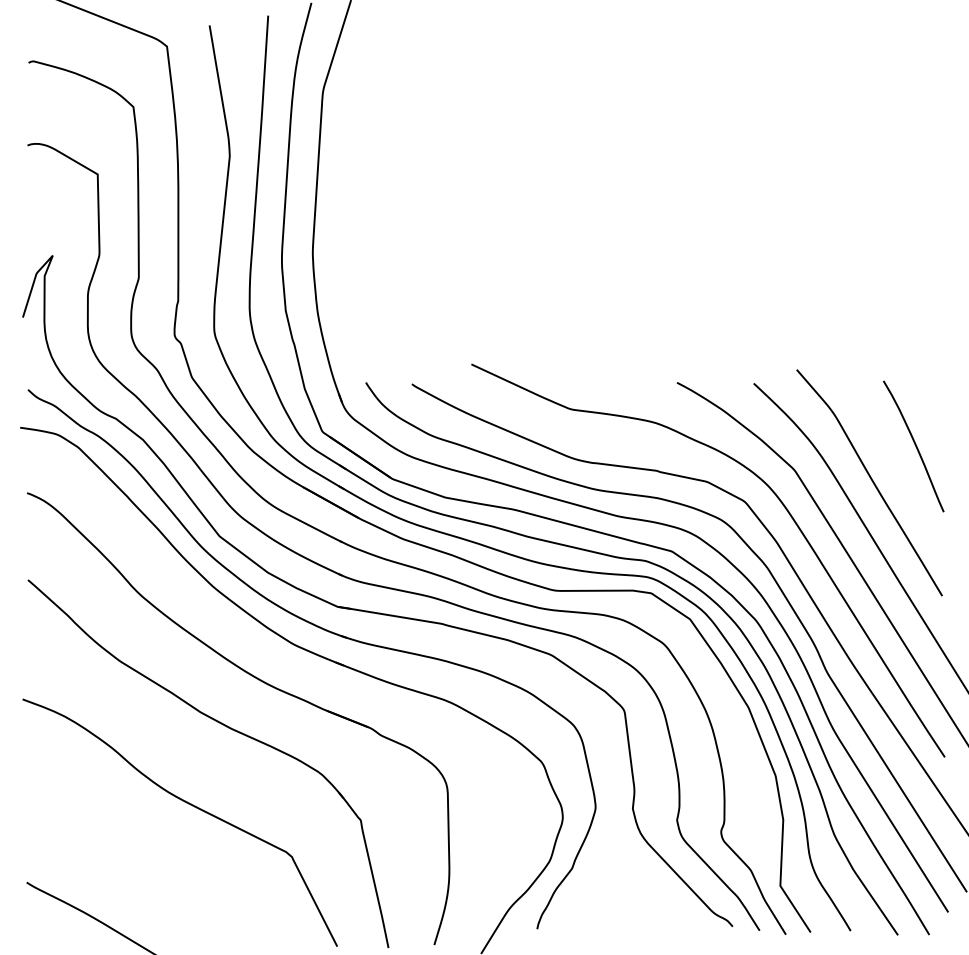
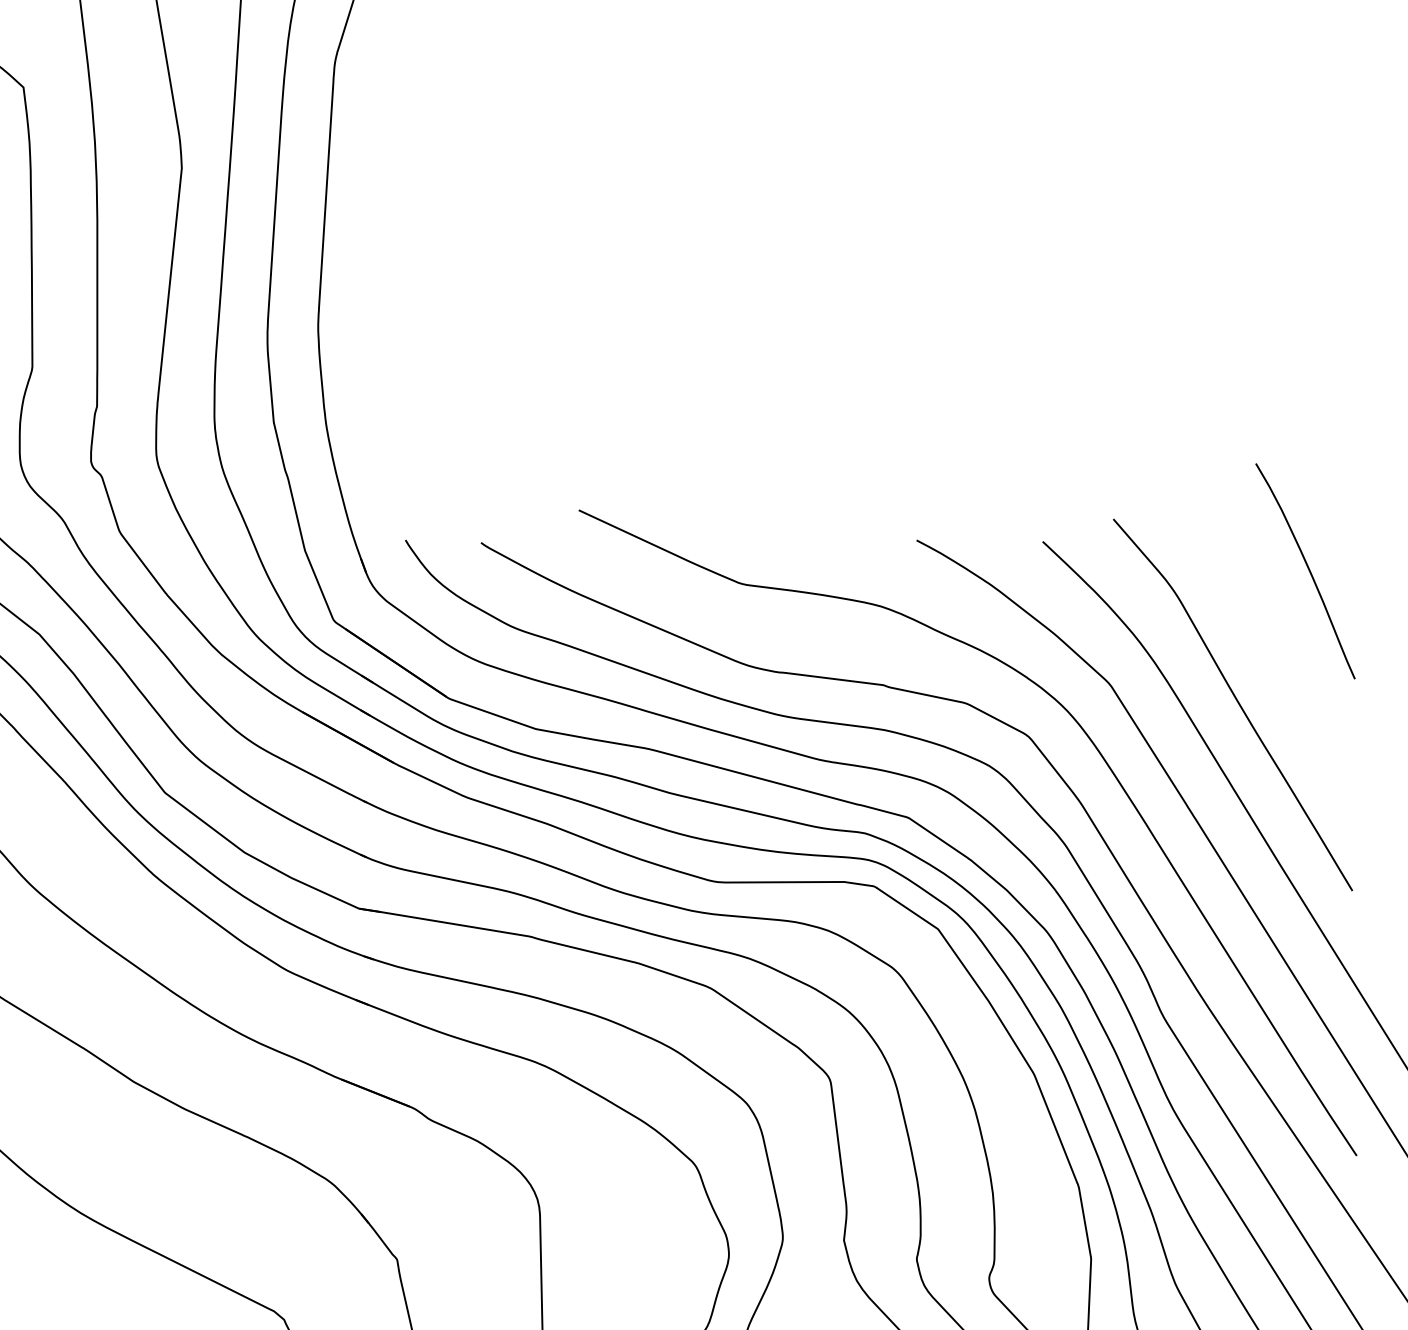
curve: (915, 446) -> (1308, 571), moved

